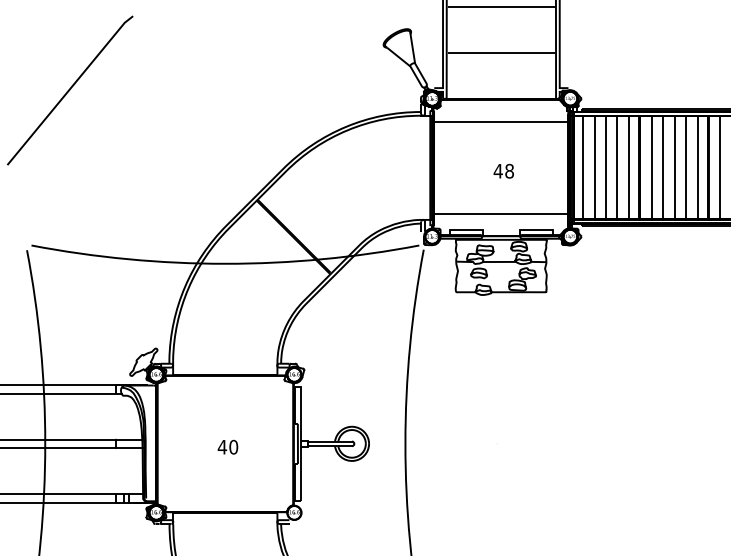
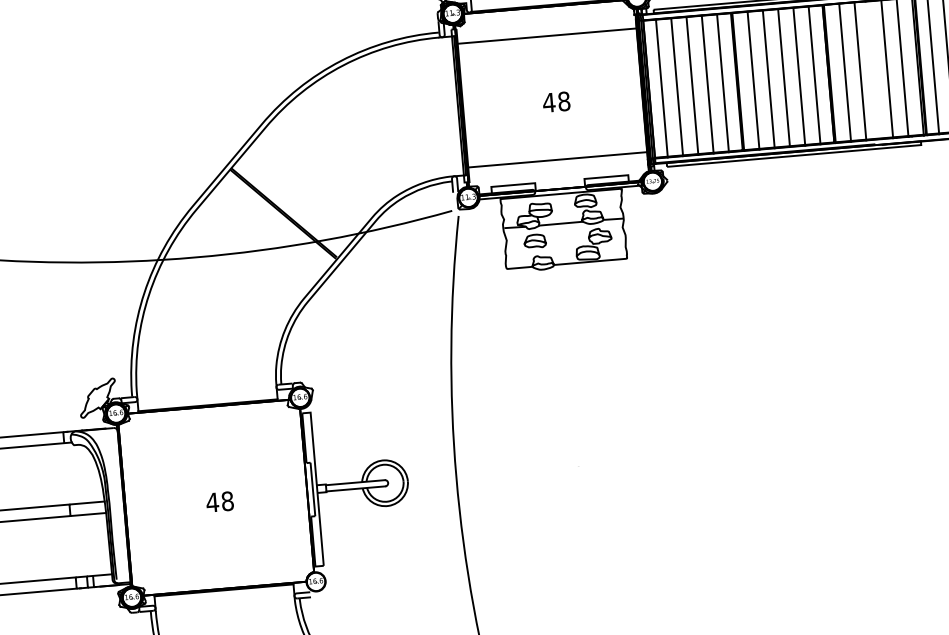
text: (233, 447) -> (227, 501), 40 -> 48

